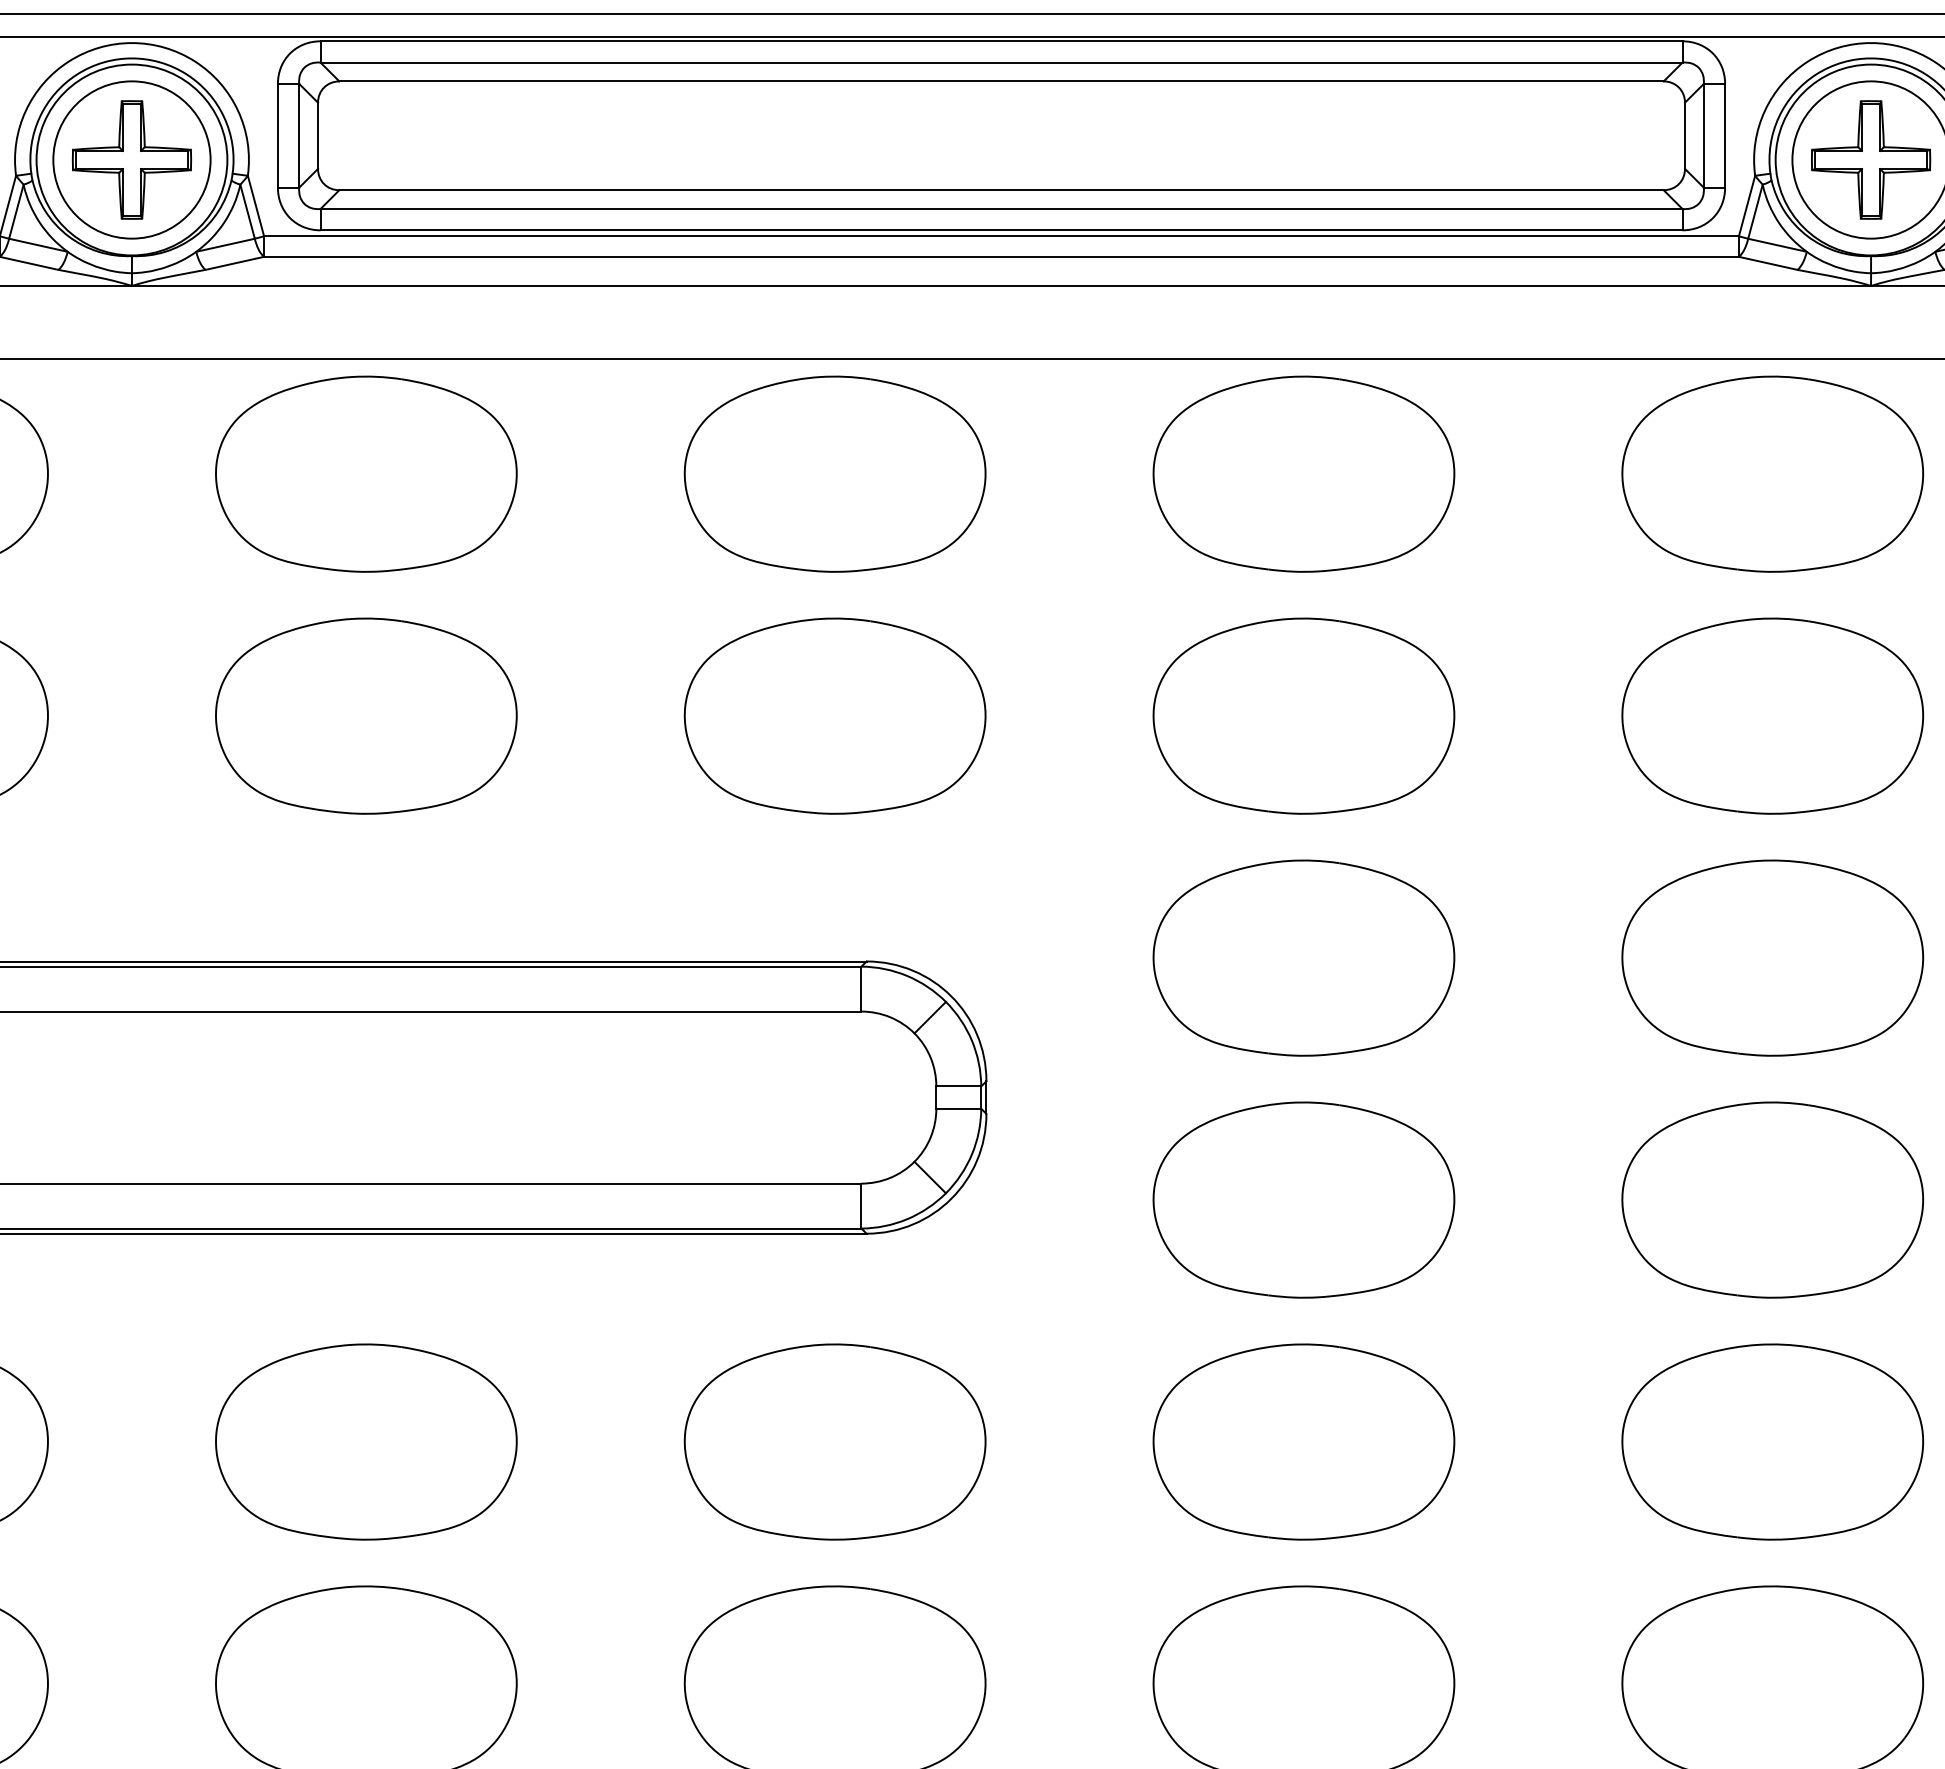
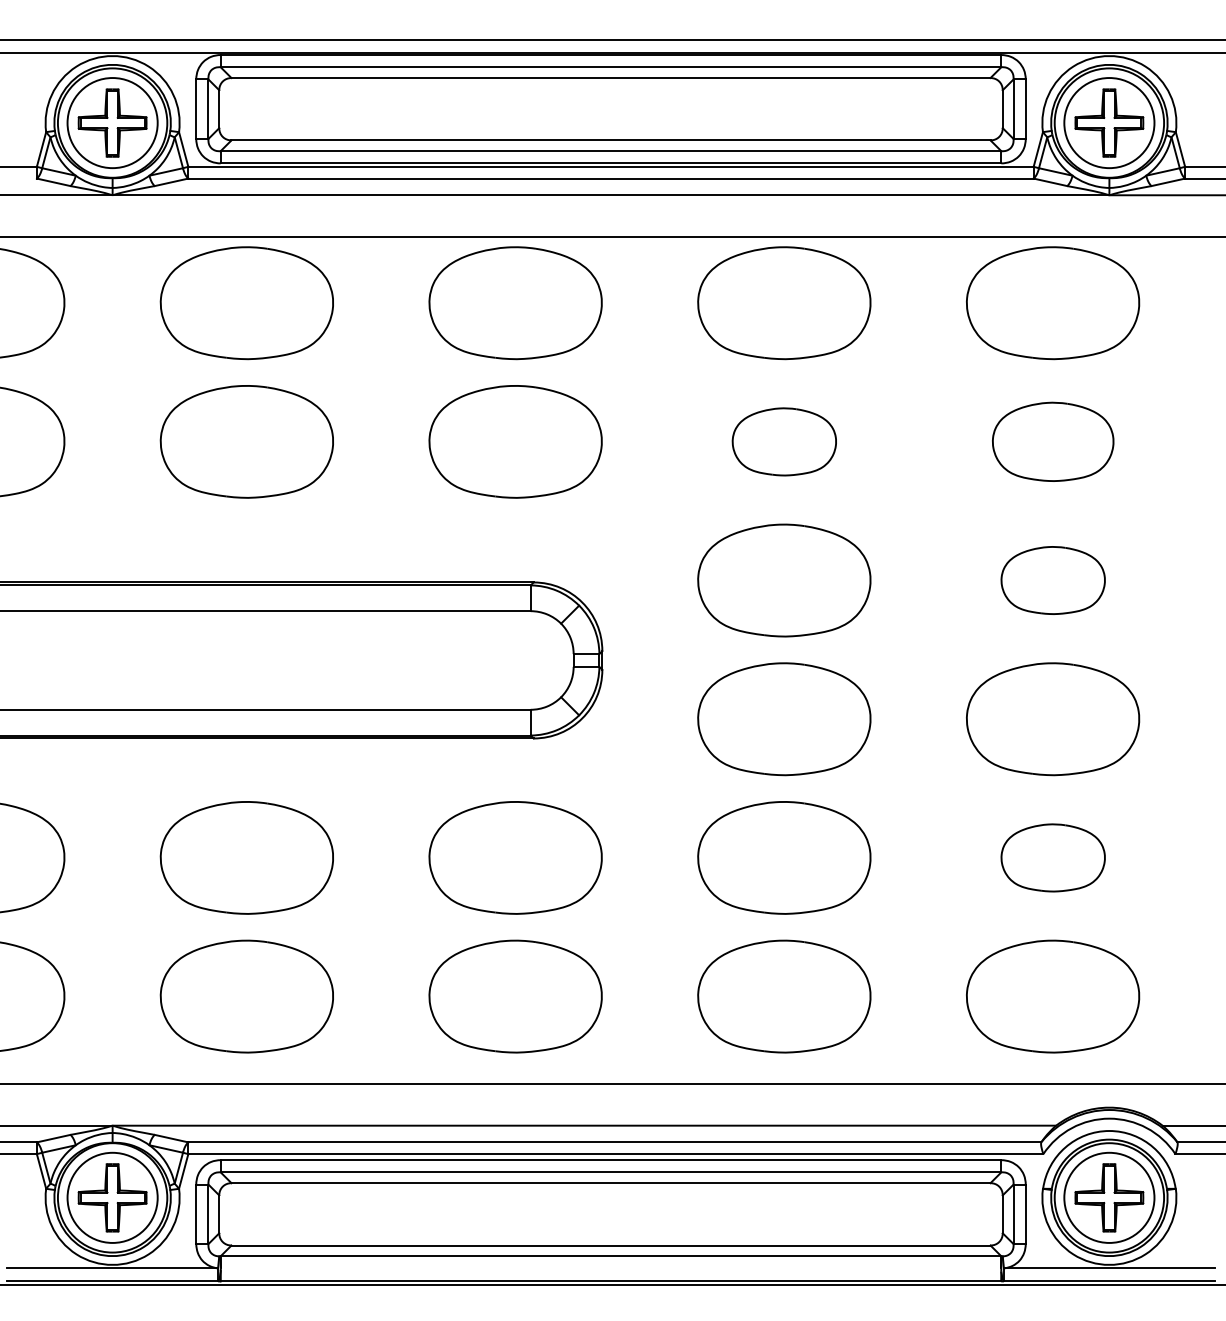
part: (1304, 715) -> (784, 441), size x0.6
part: (1773, 715) -> (1053, 441), size x0.7
part: (1773, 958) -> (1053, 580), size x0.6
part: (1773, 1441) -> (1053, 857), size x0.6

